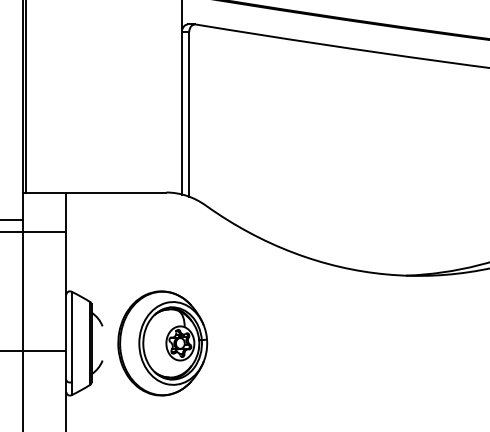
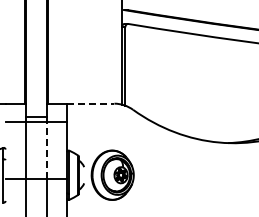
line: (115, 192) -> (90, 103), solid -> dashed
line: (23, 291) -> (46, 150), solid -> dashed

